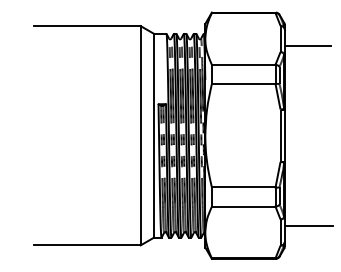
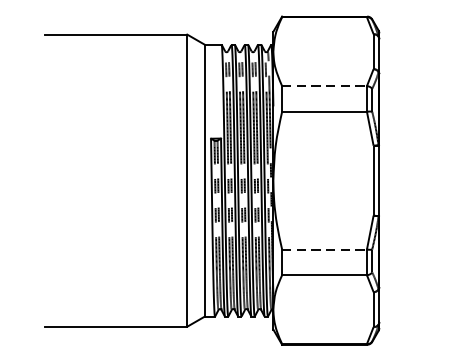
line: (307, 45) -> (409, 60), removed
line: (243, 64) -> (324, 85), solid -> dashed
line: (243, 187) -> (324, 249), solid -> dashed
line: (308, 225) -> (410, 300), removed

